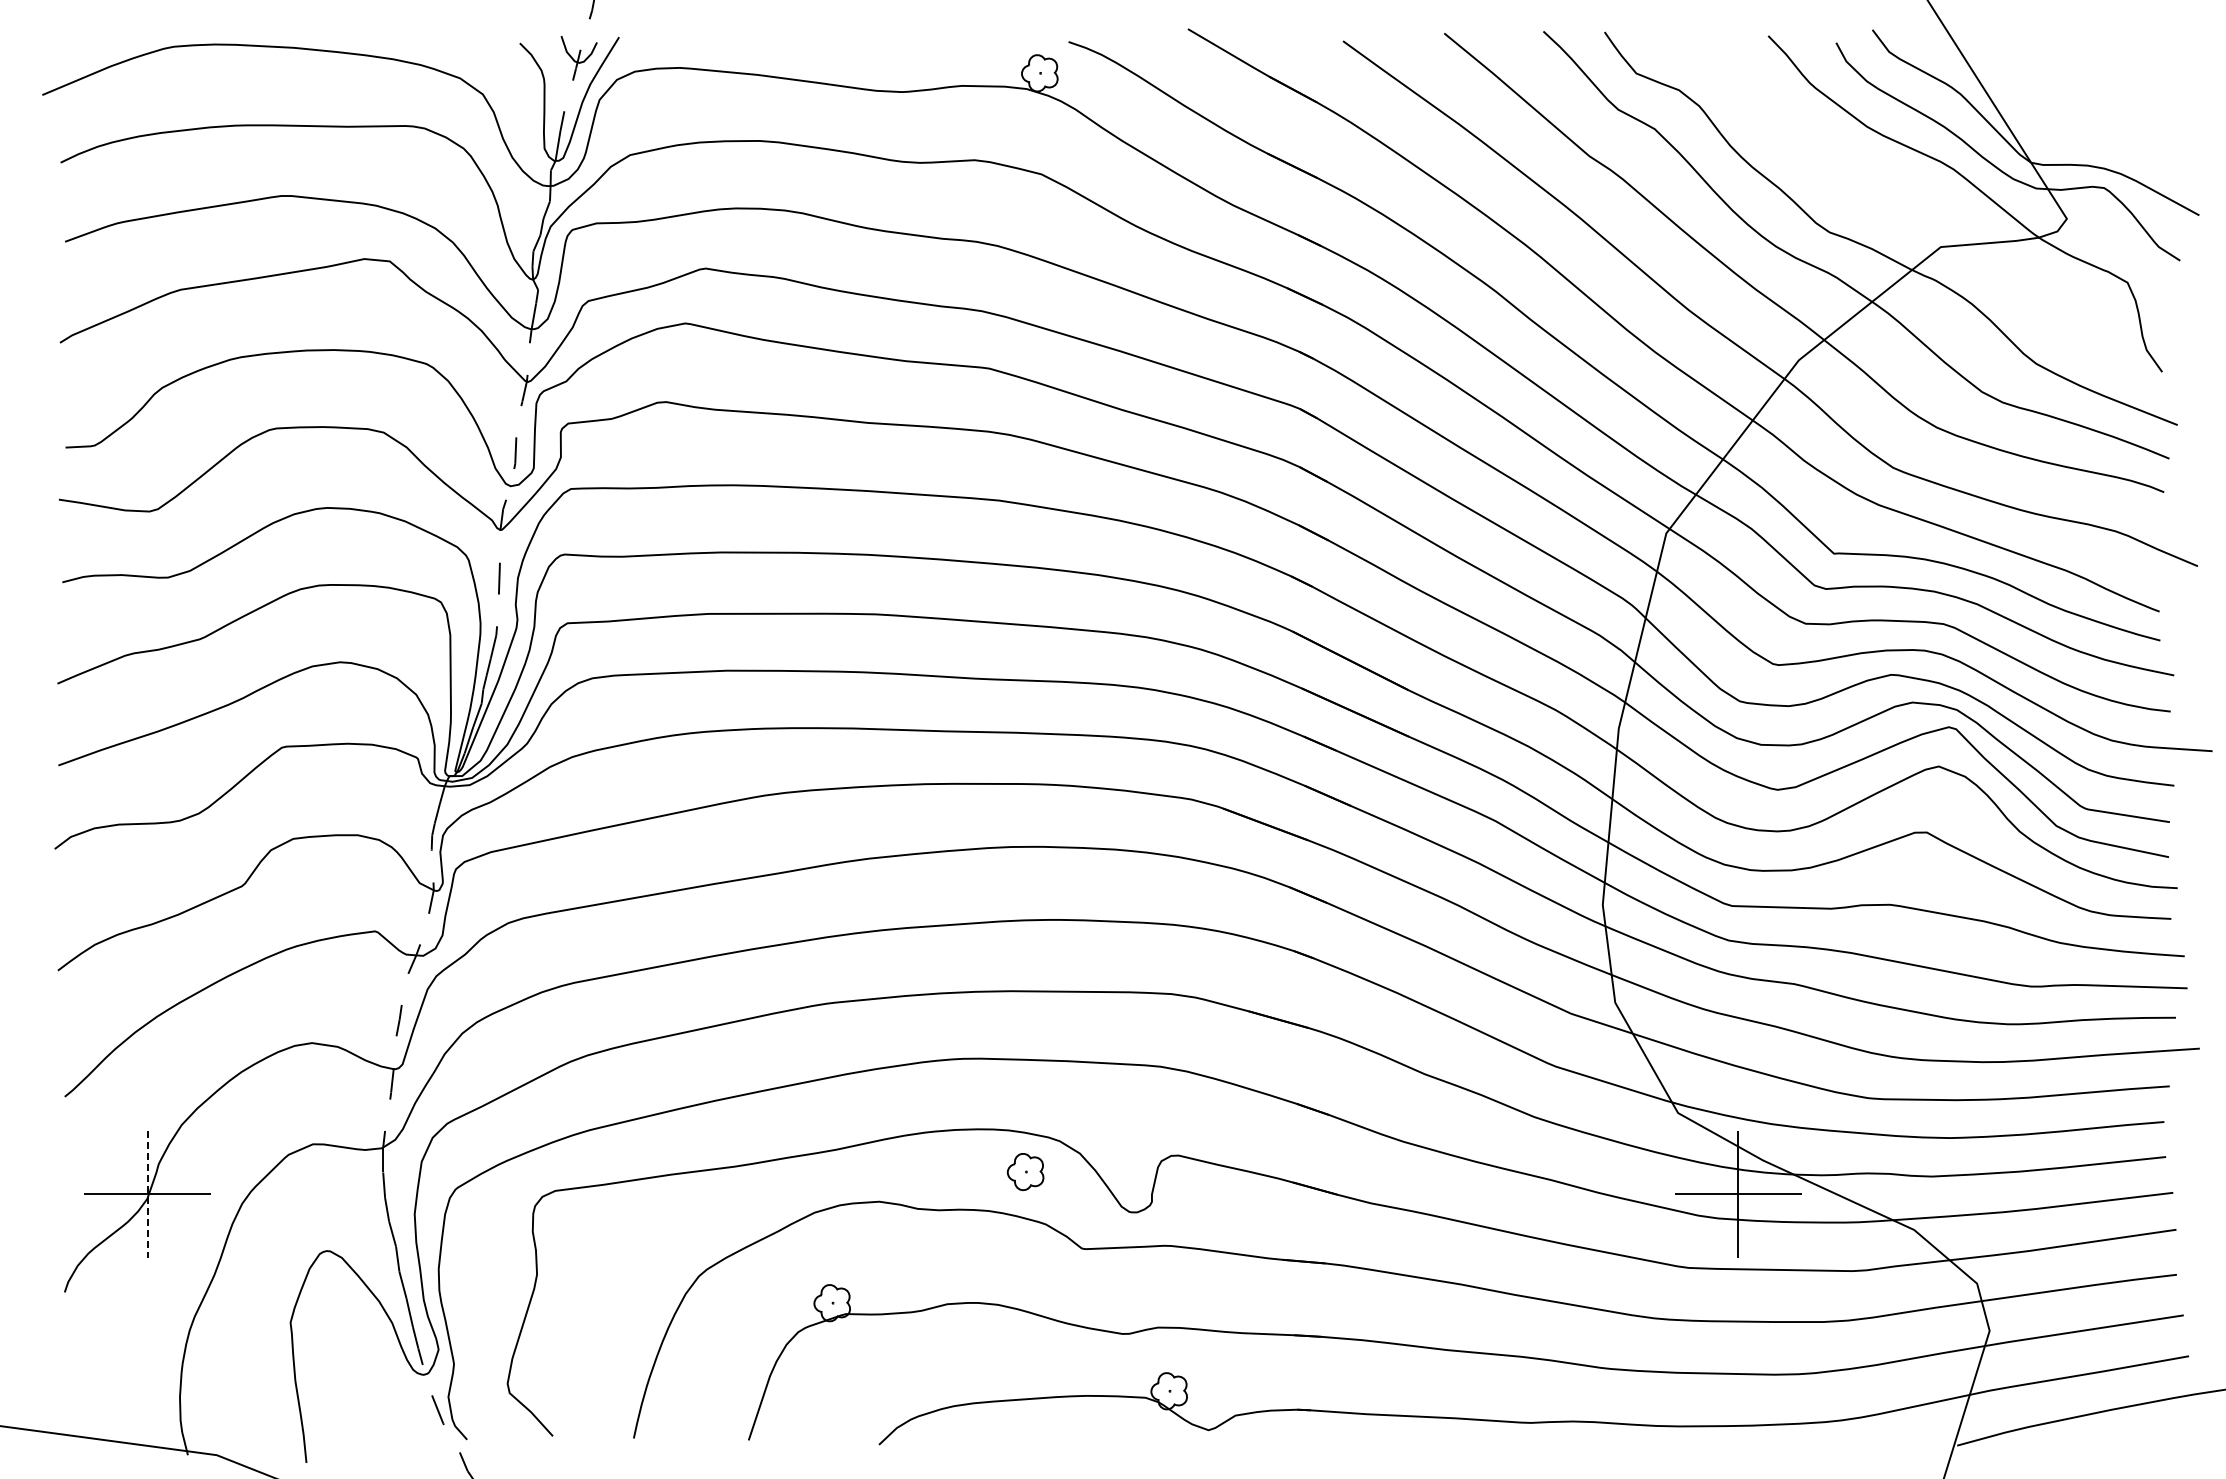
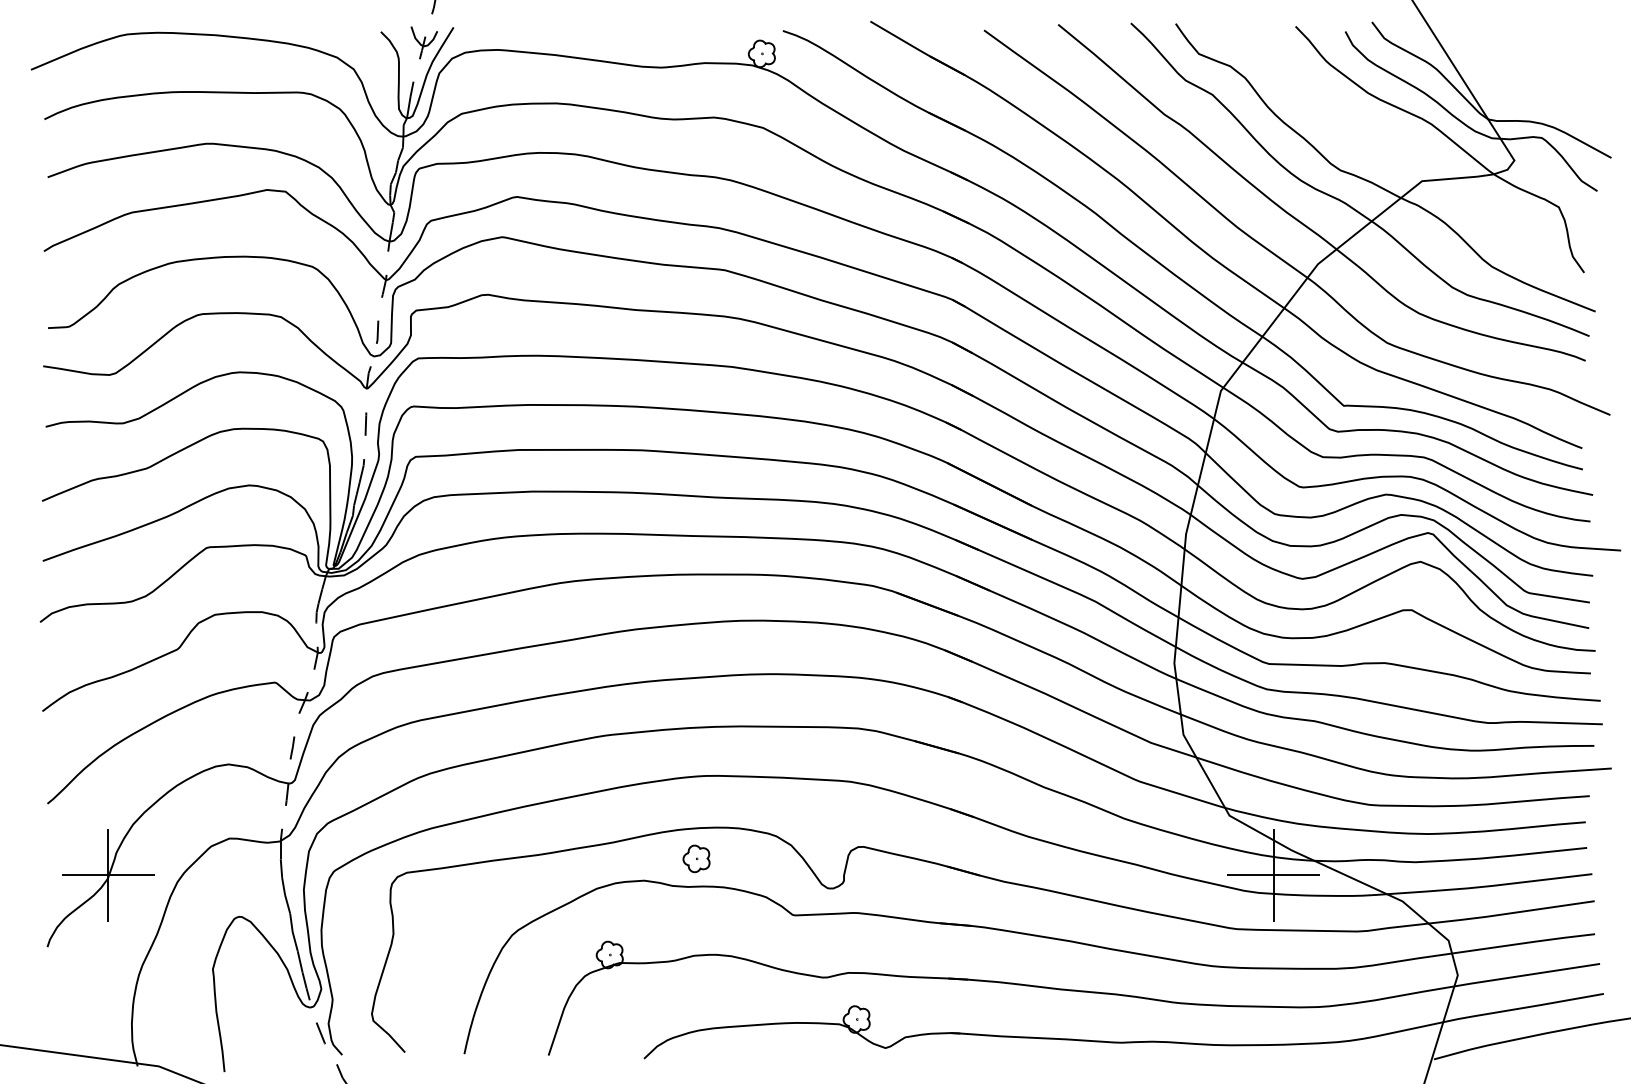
part: (1025, 1172) -> (696, 859), moved
line: (147, 1194) -> (108, 875), dashed -> solid

